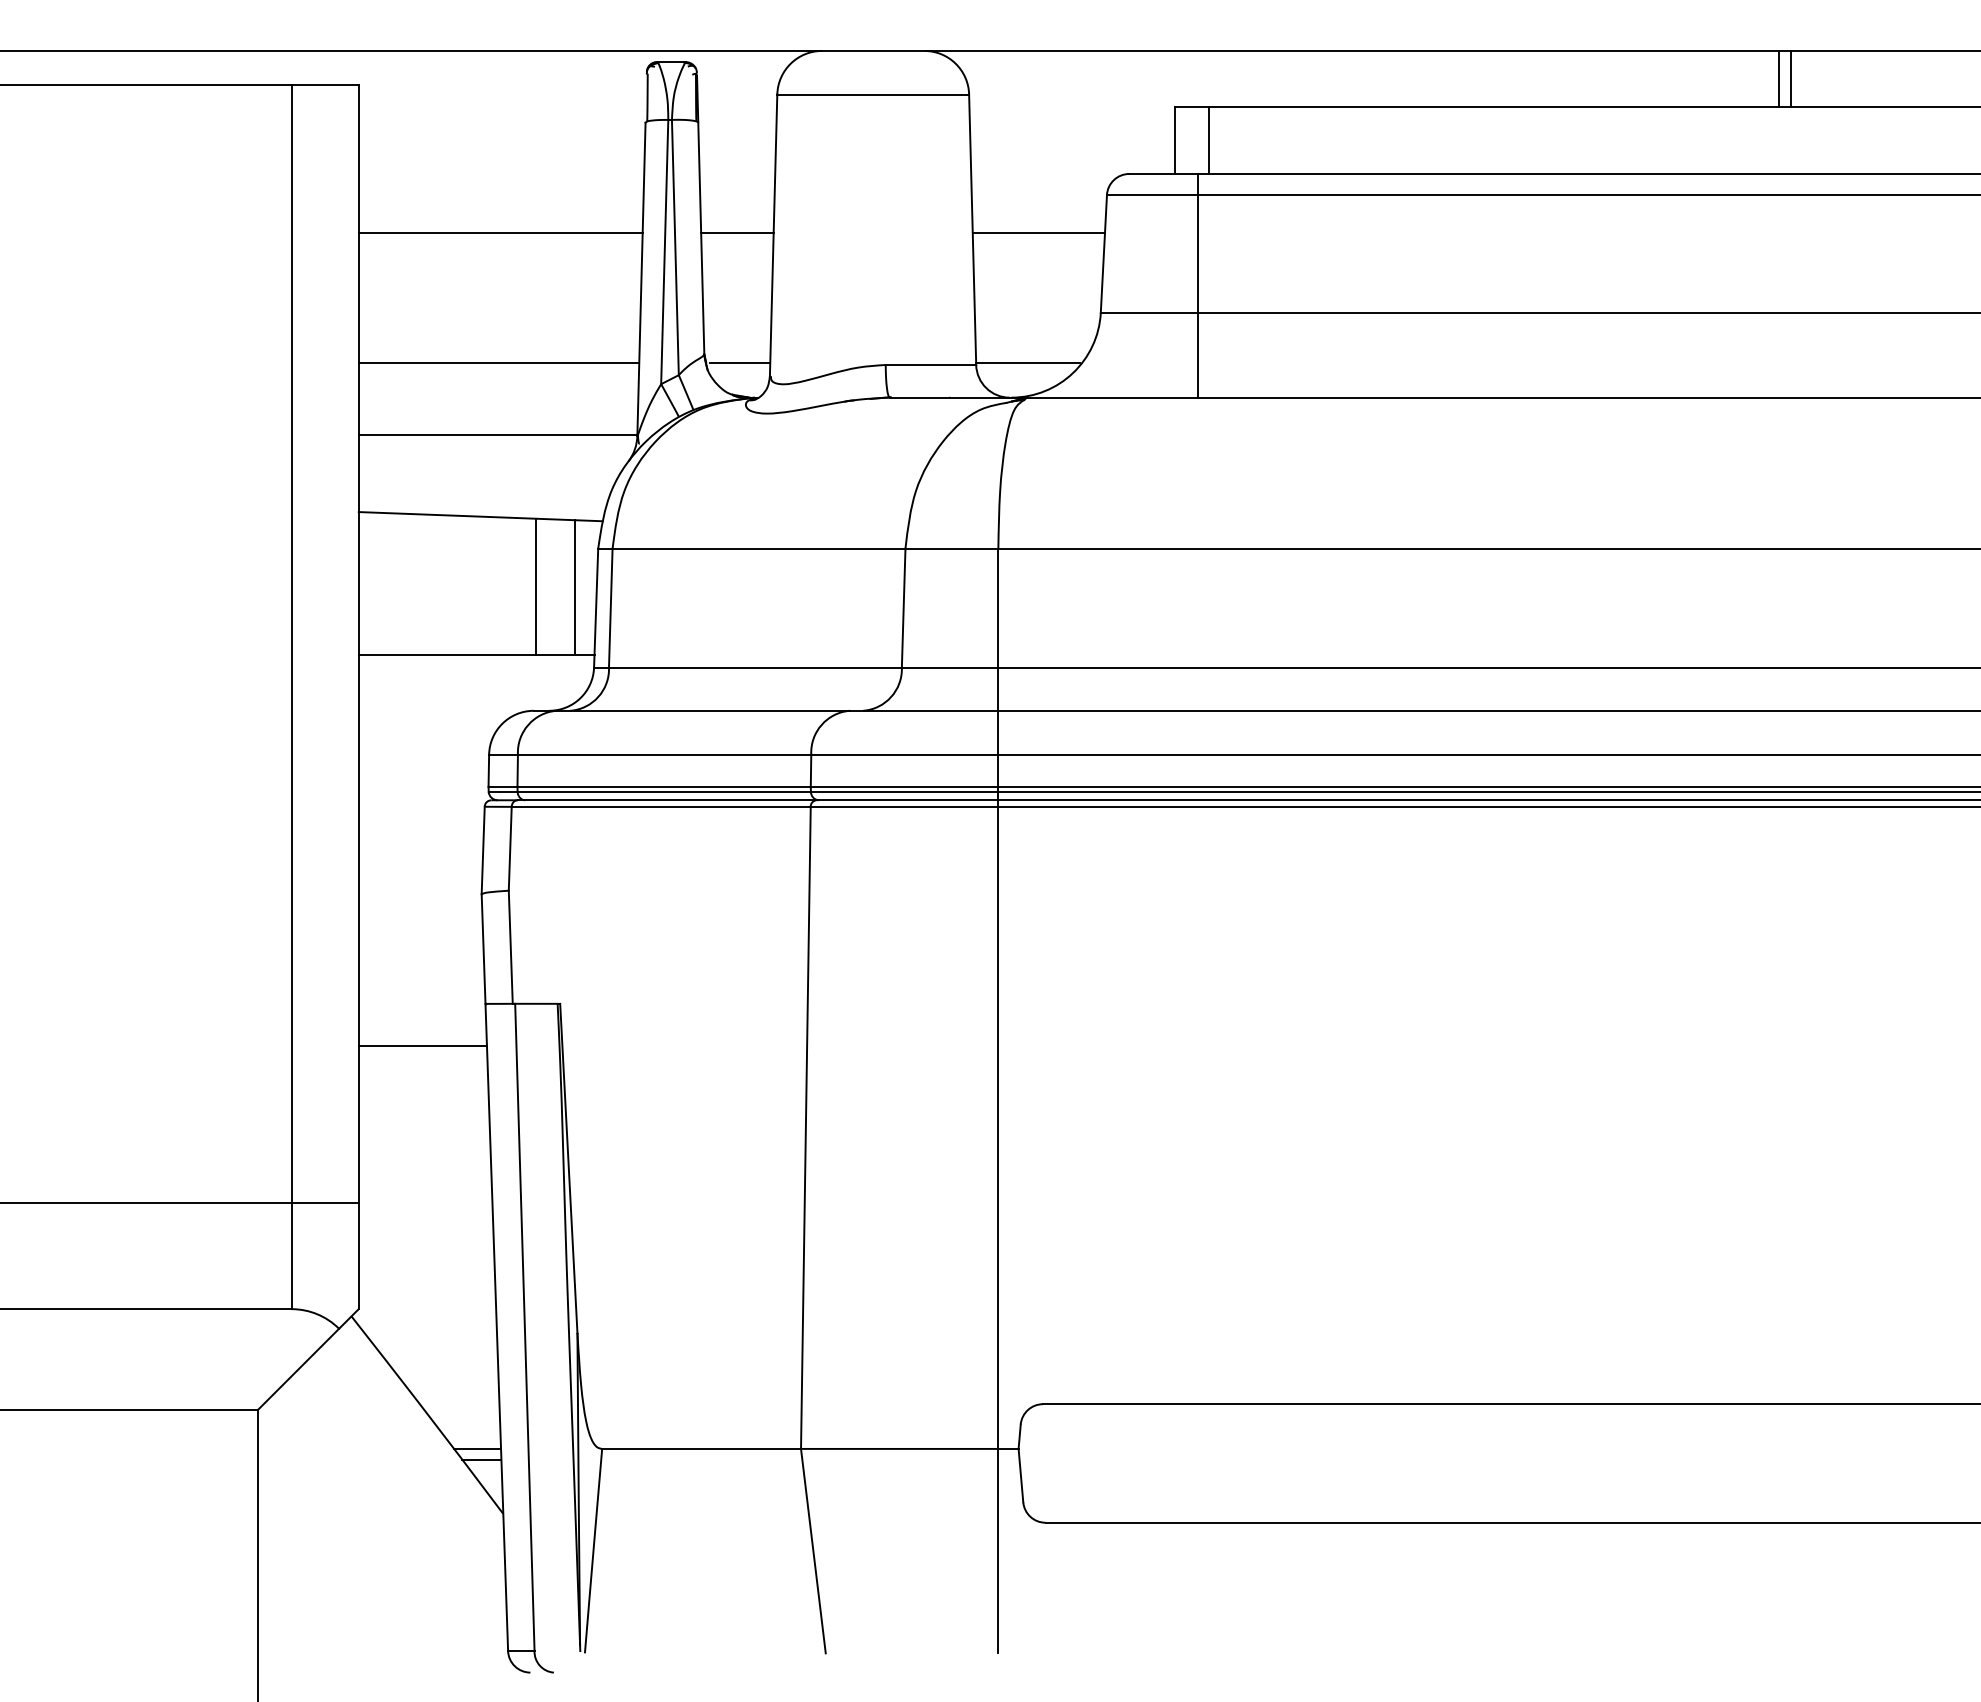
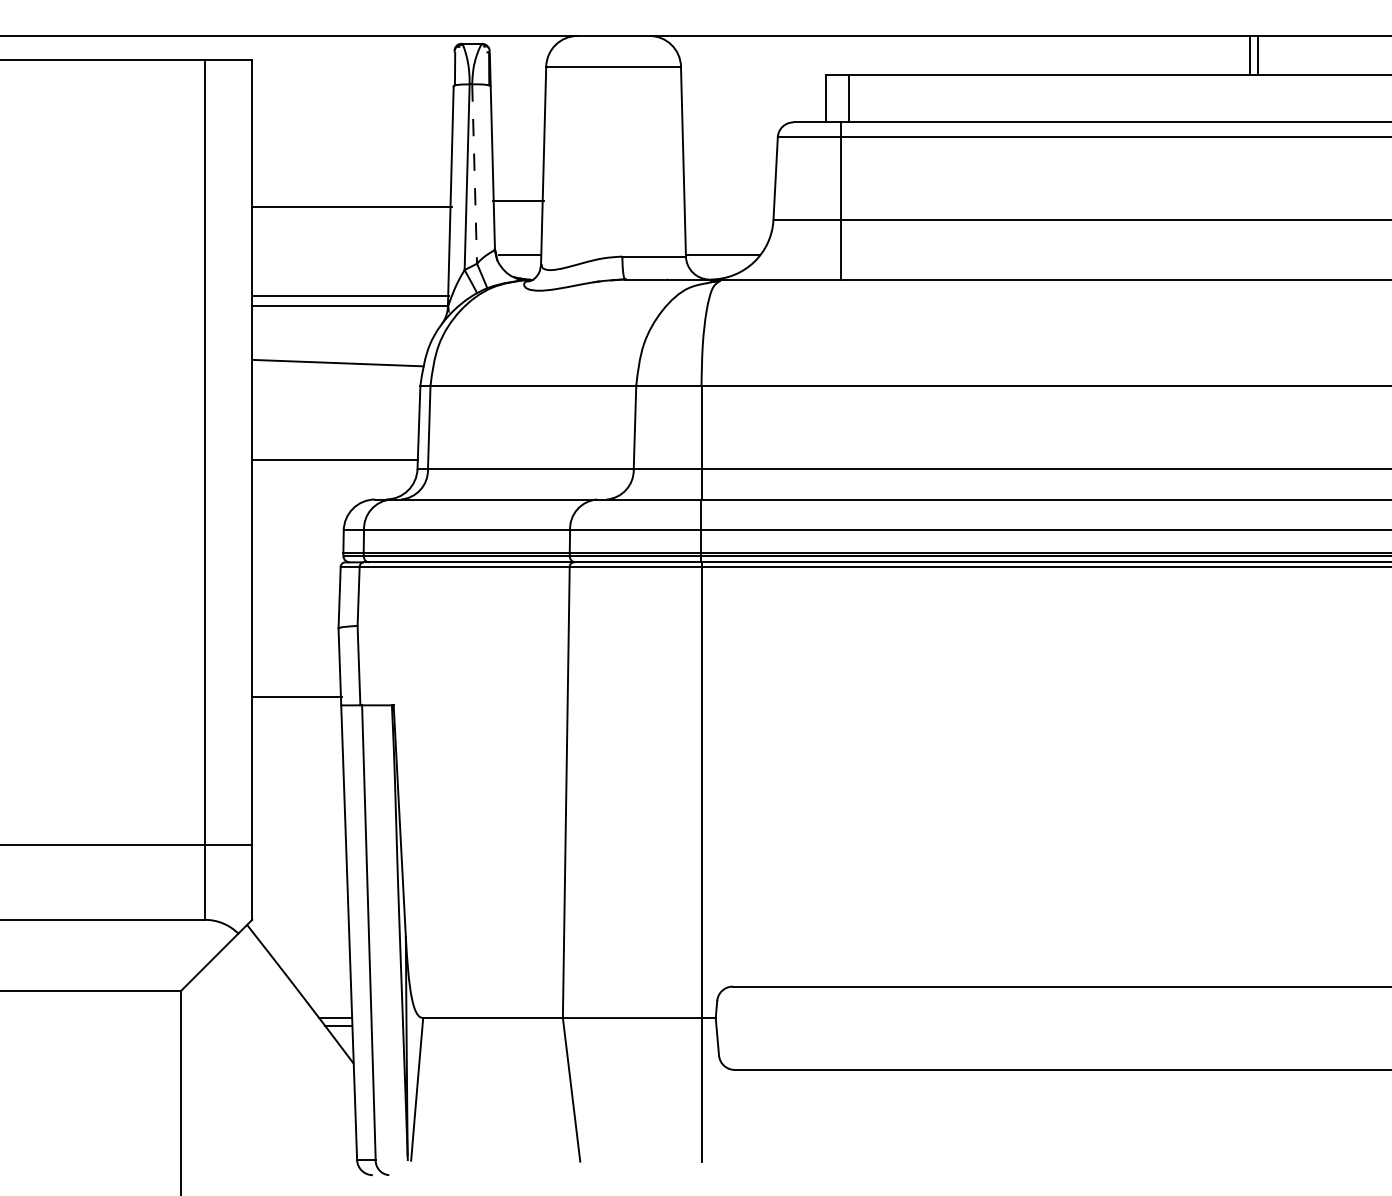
line: (500, 233) -> (351, 207), moved
line: (737, 233) -> (518, 200), moved
line: (1038, 233) -> (729, 164), removed
line: (675, 247) -> (474, 174), solid -> dashed
line: (498, 363) -> (350, 296), moved
line: (536, 586) -> (377, 412), removed
line: (574, 587) -> (403, 412), removed
line: (422, 1046) -> (296, 696), moved

